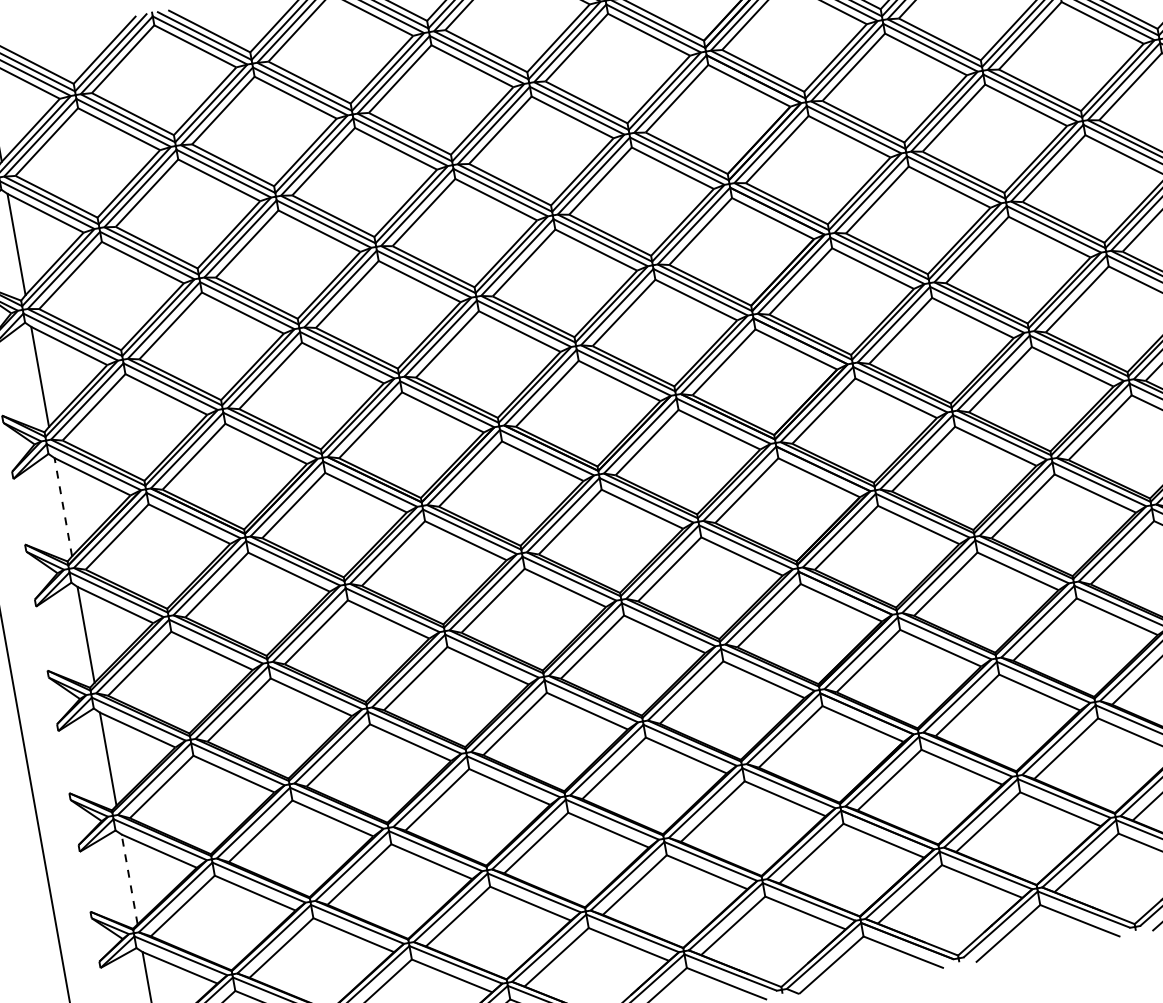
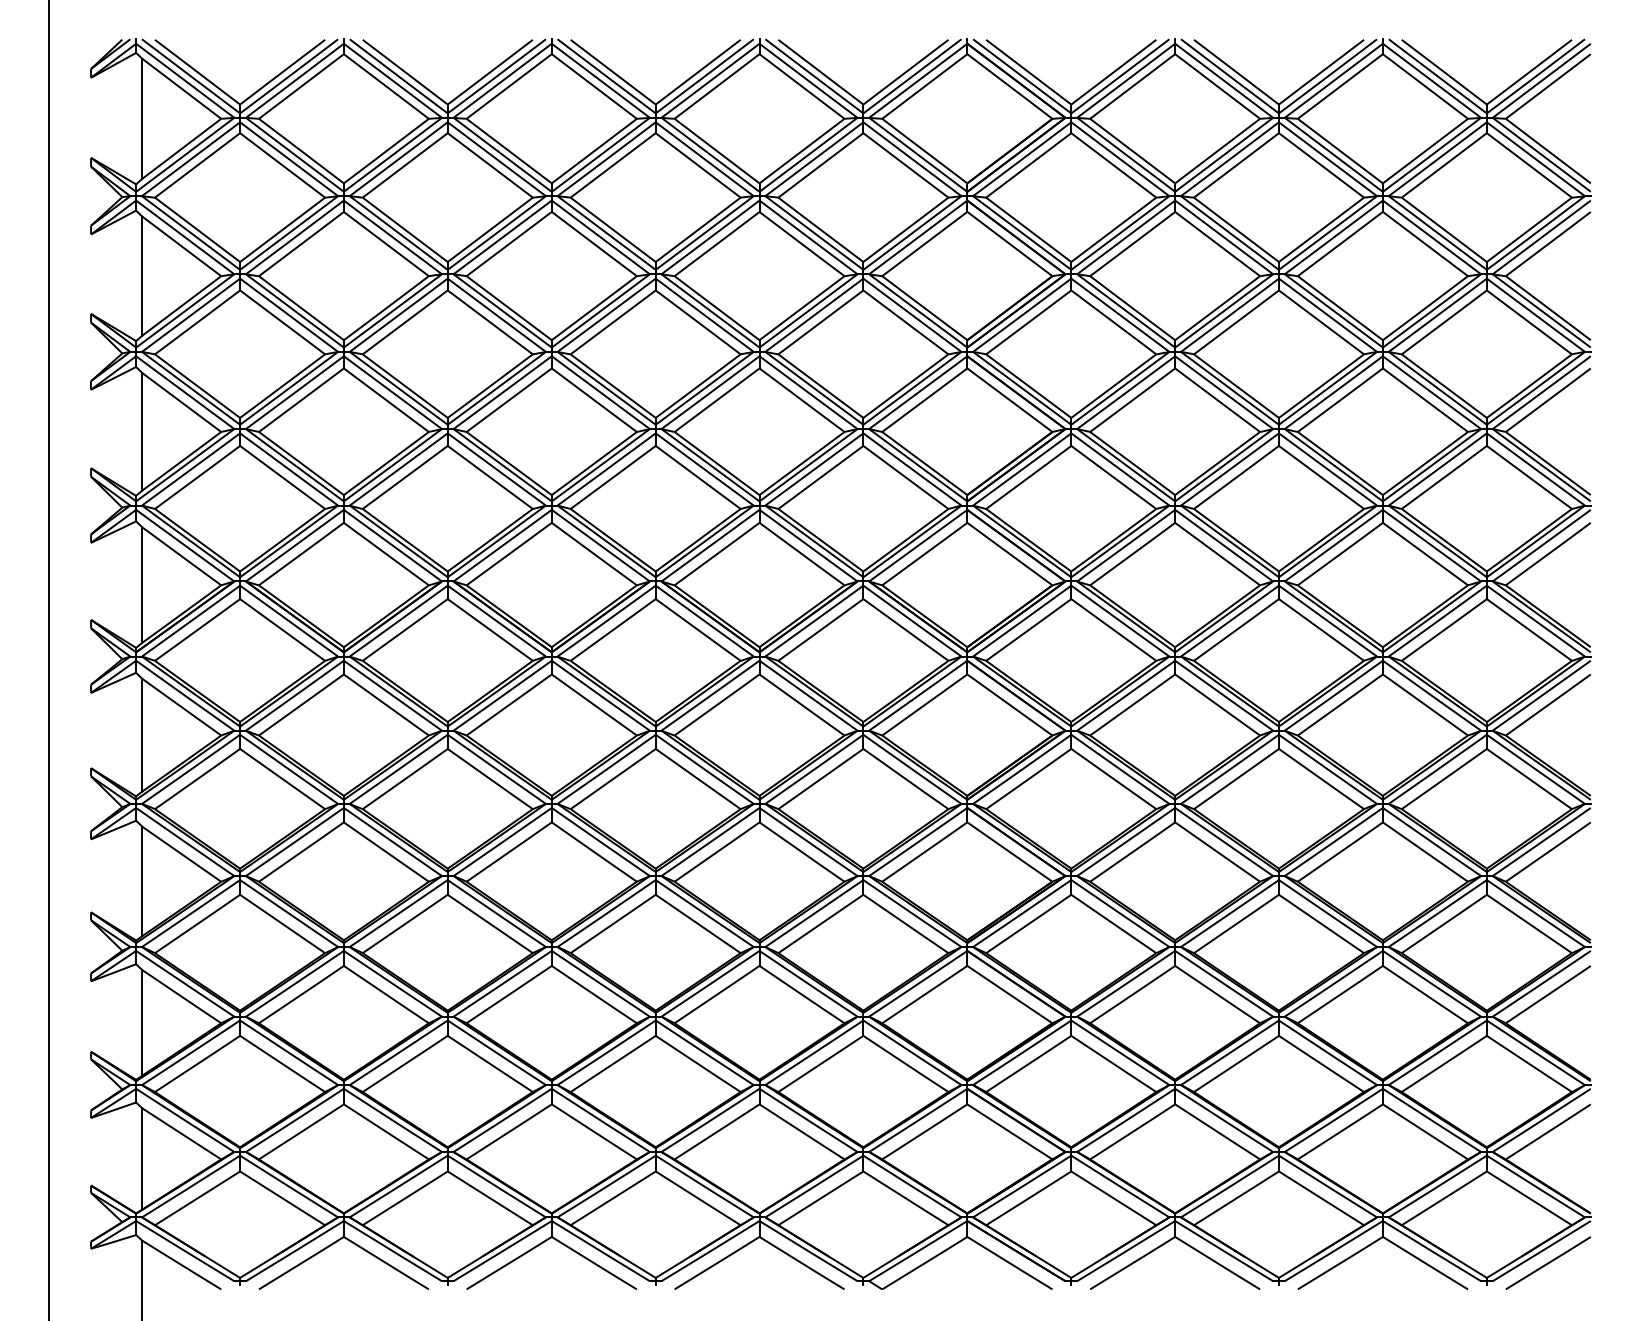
line: (63, 507) -> (142, 585), dashed -> solid
line: (129, 879) -> (142, 1022), dashed -> solid

